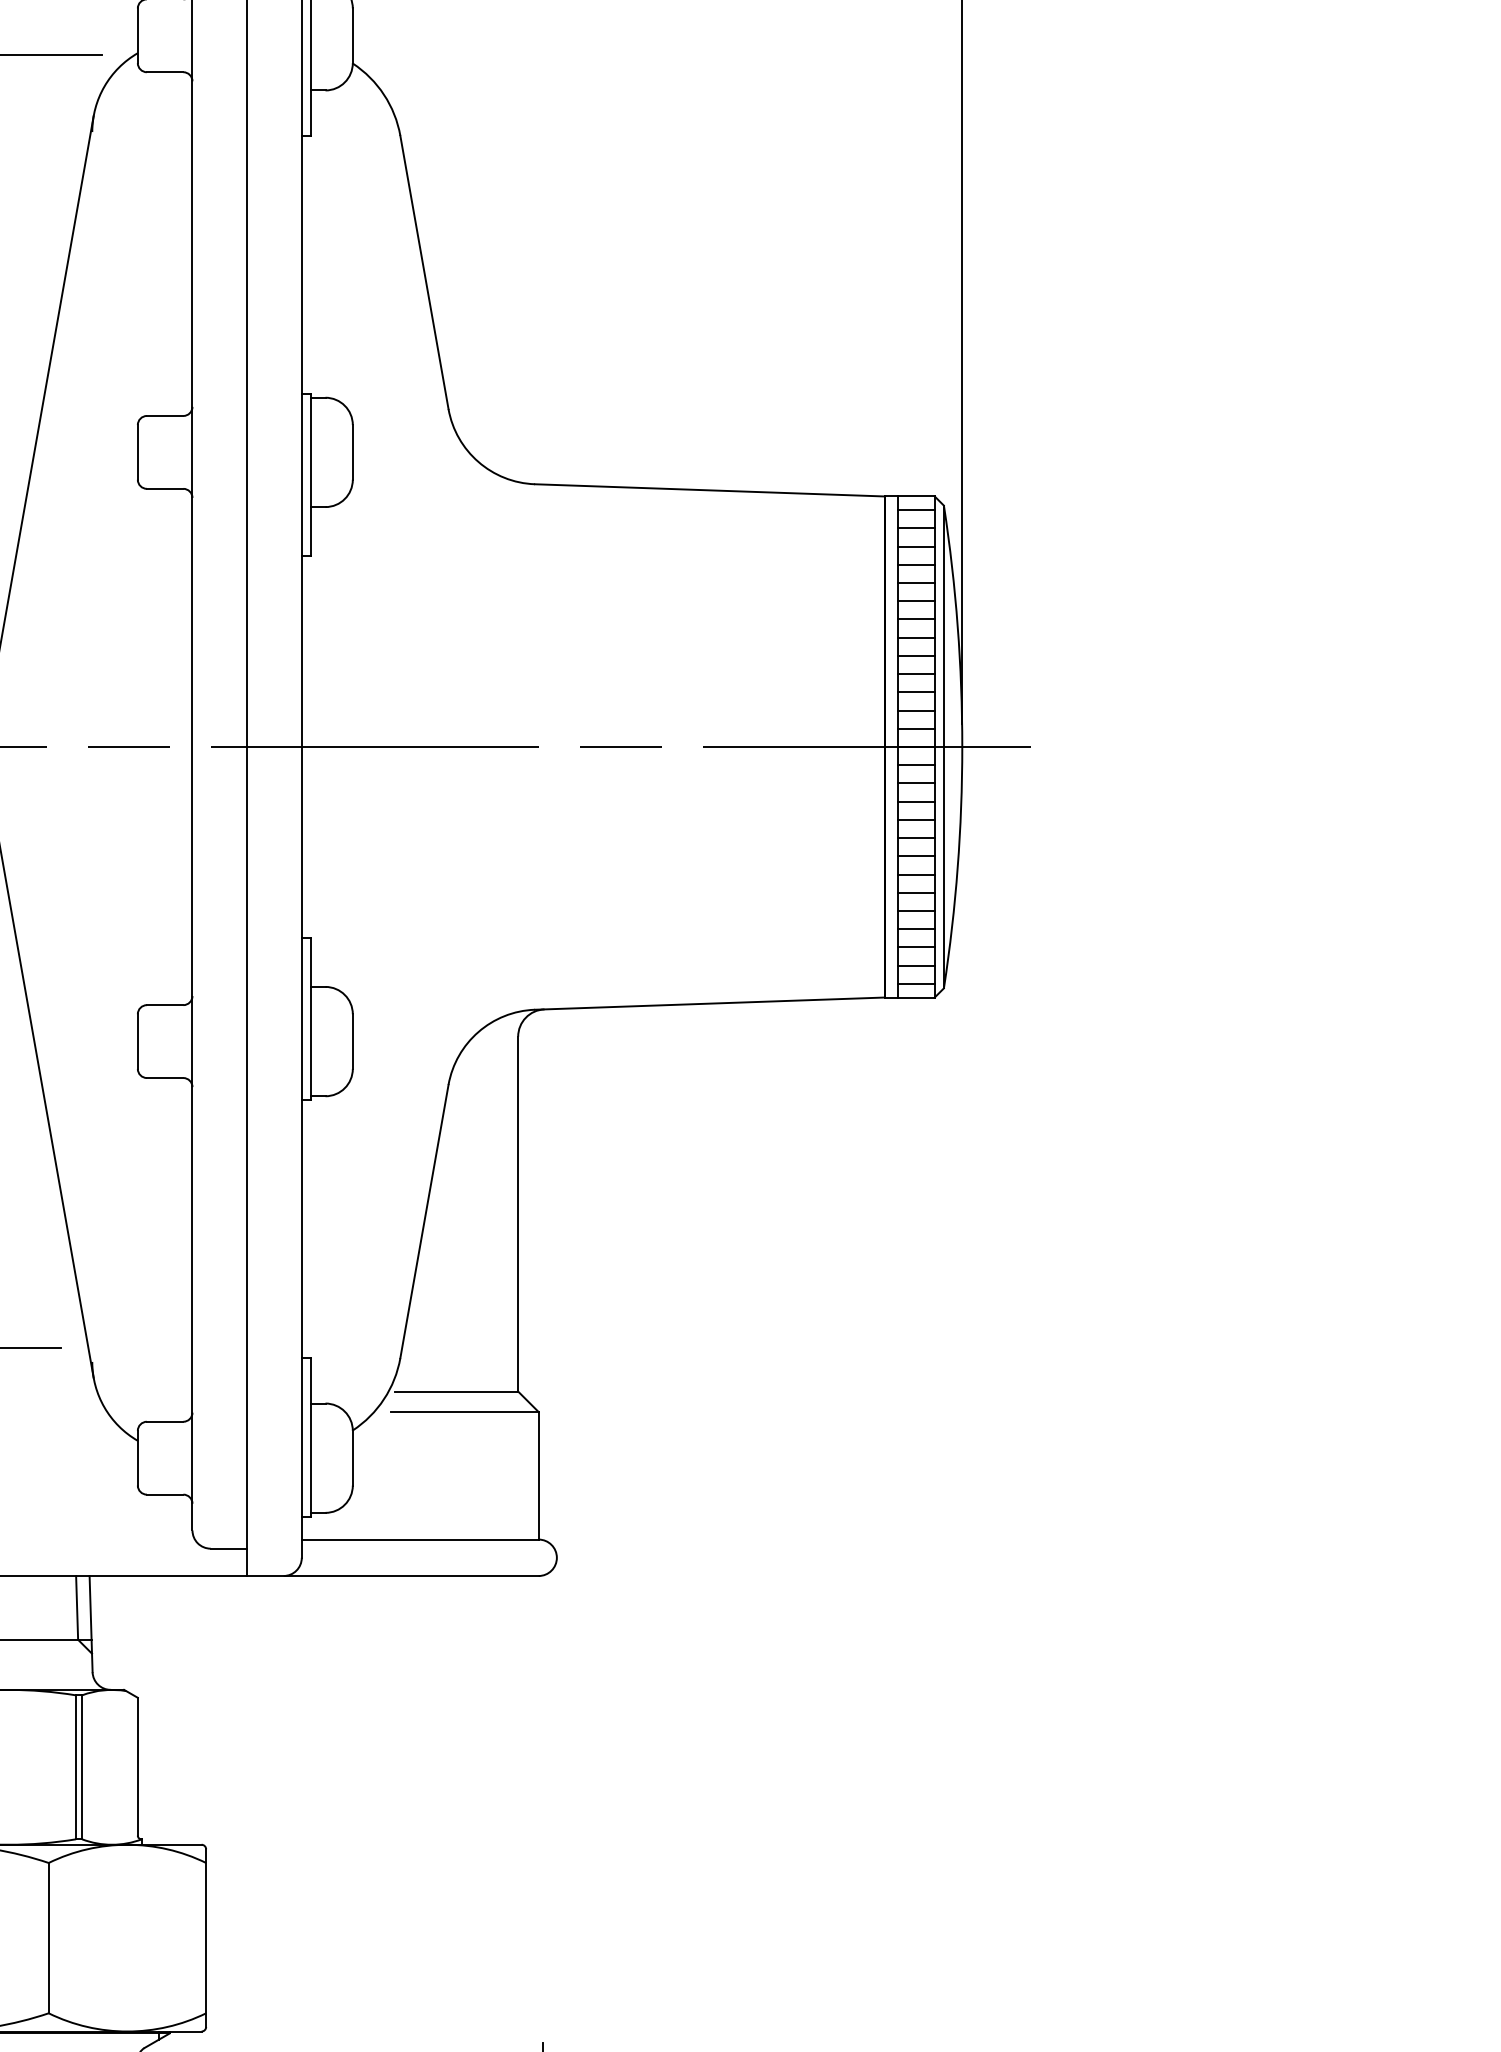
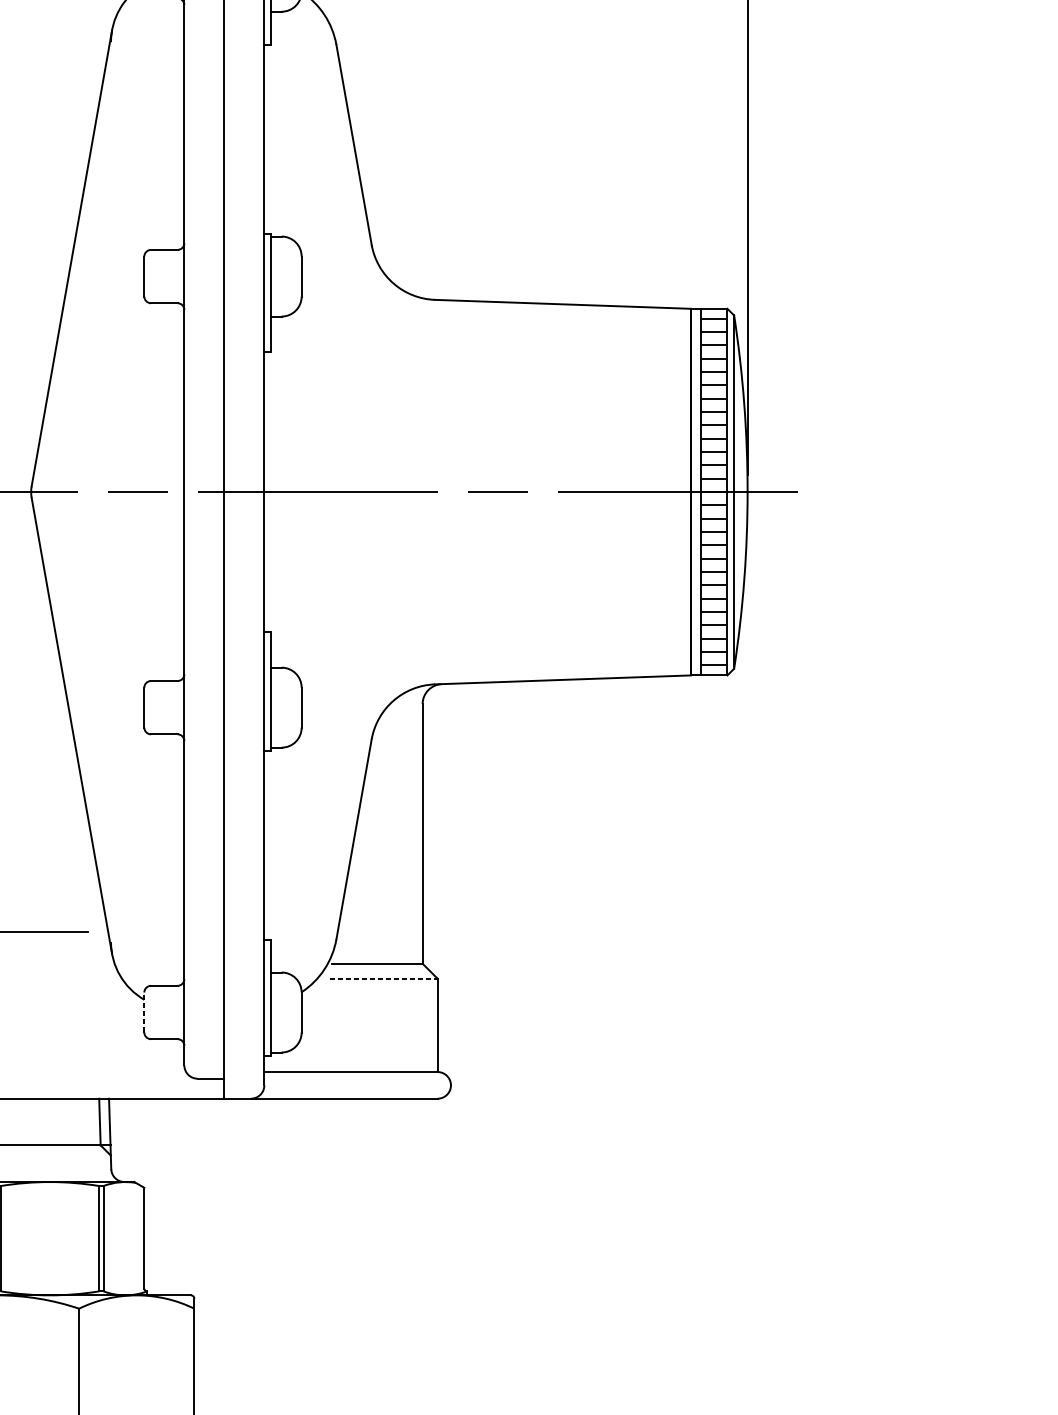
line: (464, 1412) -> (383, 979), solid -> dashed
line: (137, 1457) -> (144, 1011), solid -> dashed

